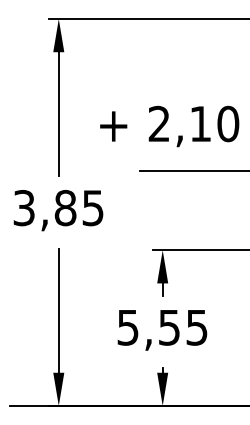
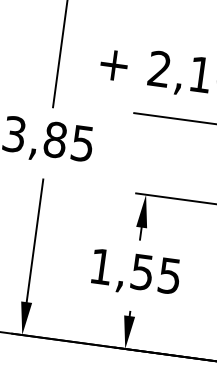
text: (127, 327) -> (100, 266), 5,55 -> 1,55

